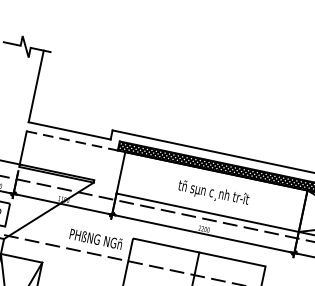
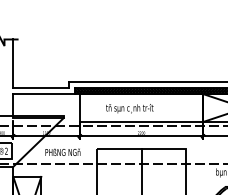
line: (72, 141) -> (44, 94), dashed -> solid
text: (213, 193) -> (129, 108), moved
text: (95, 237) -> (62, 151), moved

